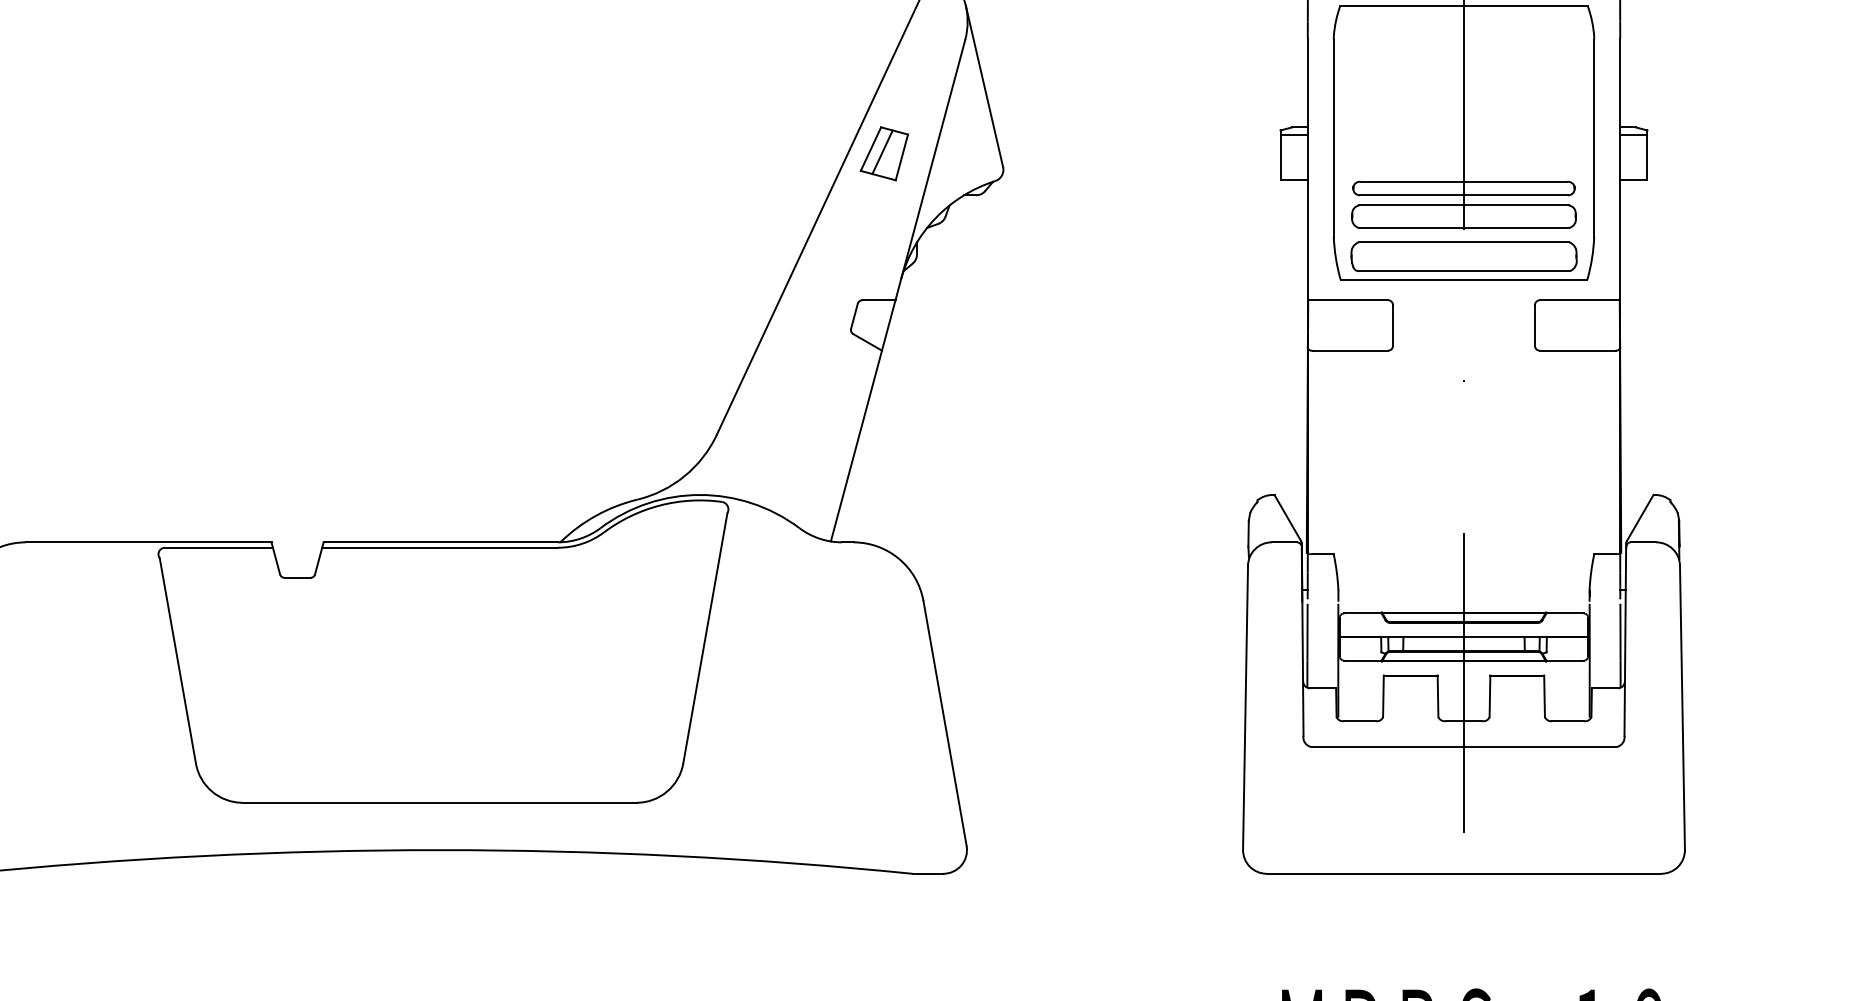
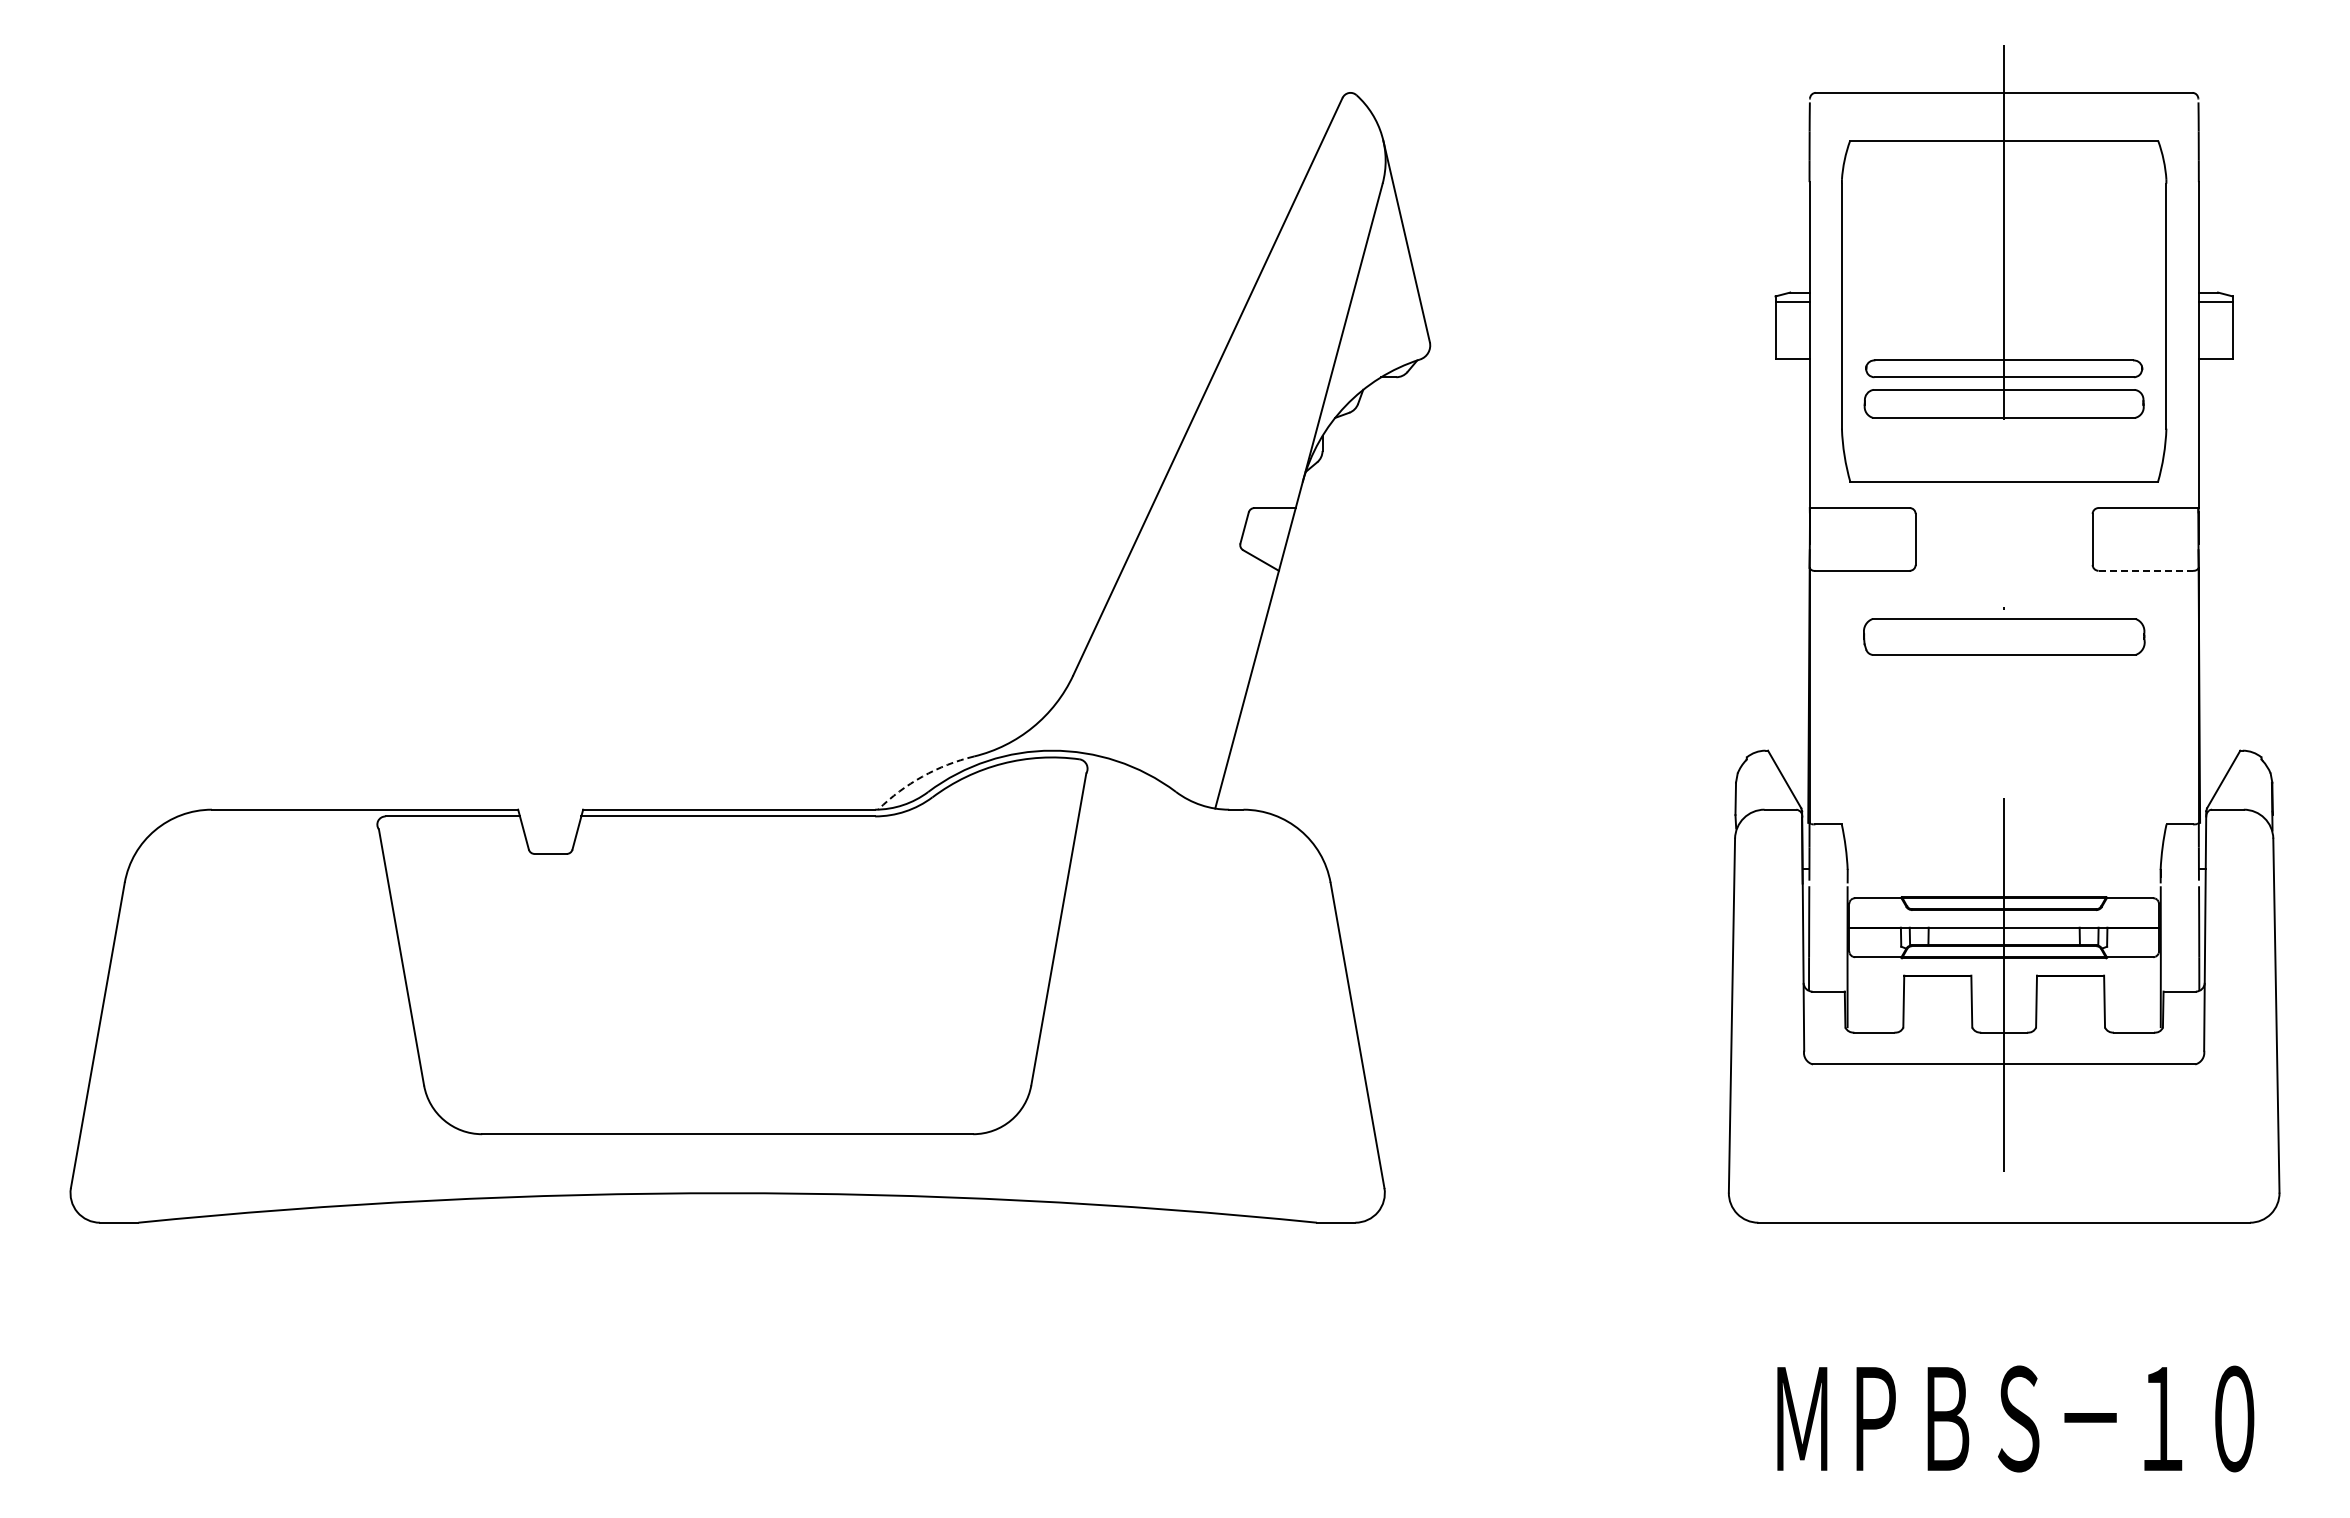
part: (884, 153) -> (1281, 325), removed
part: (1464, 256) -> (2004, 636), moved
line: (1578, 350) -> (2146, 570), solid -> dashed
arc: (595, 515) -> (922, 776), solid -> dashed

